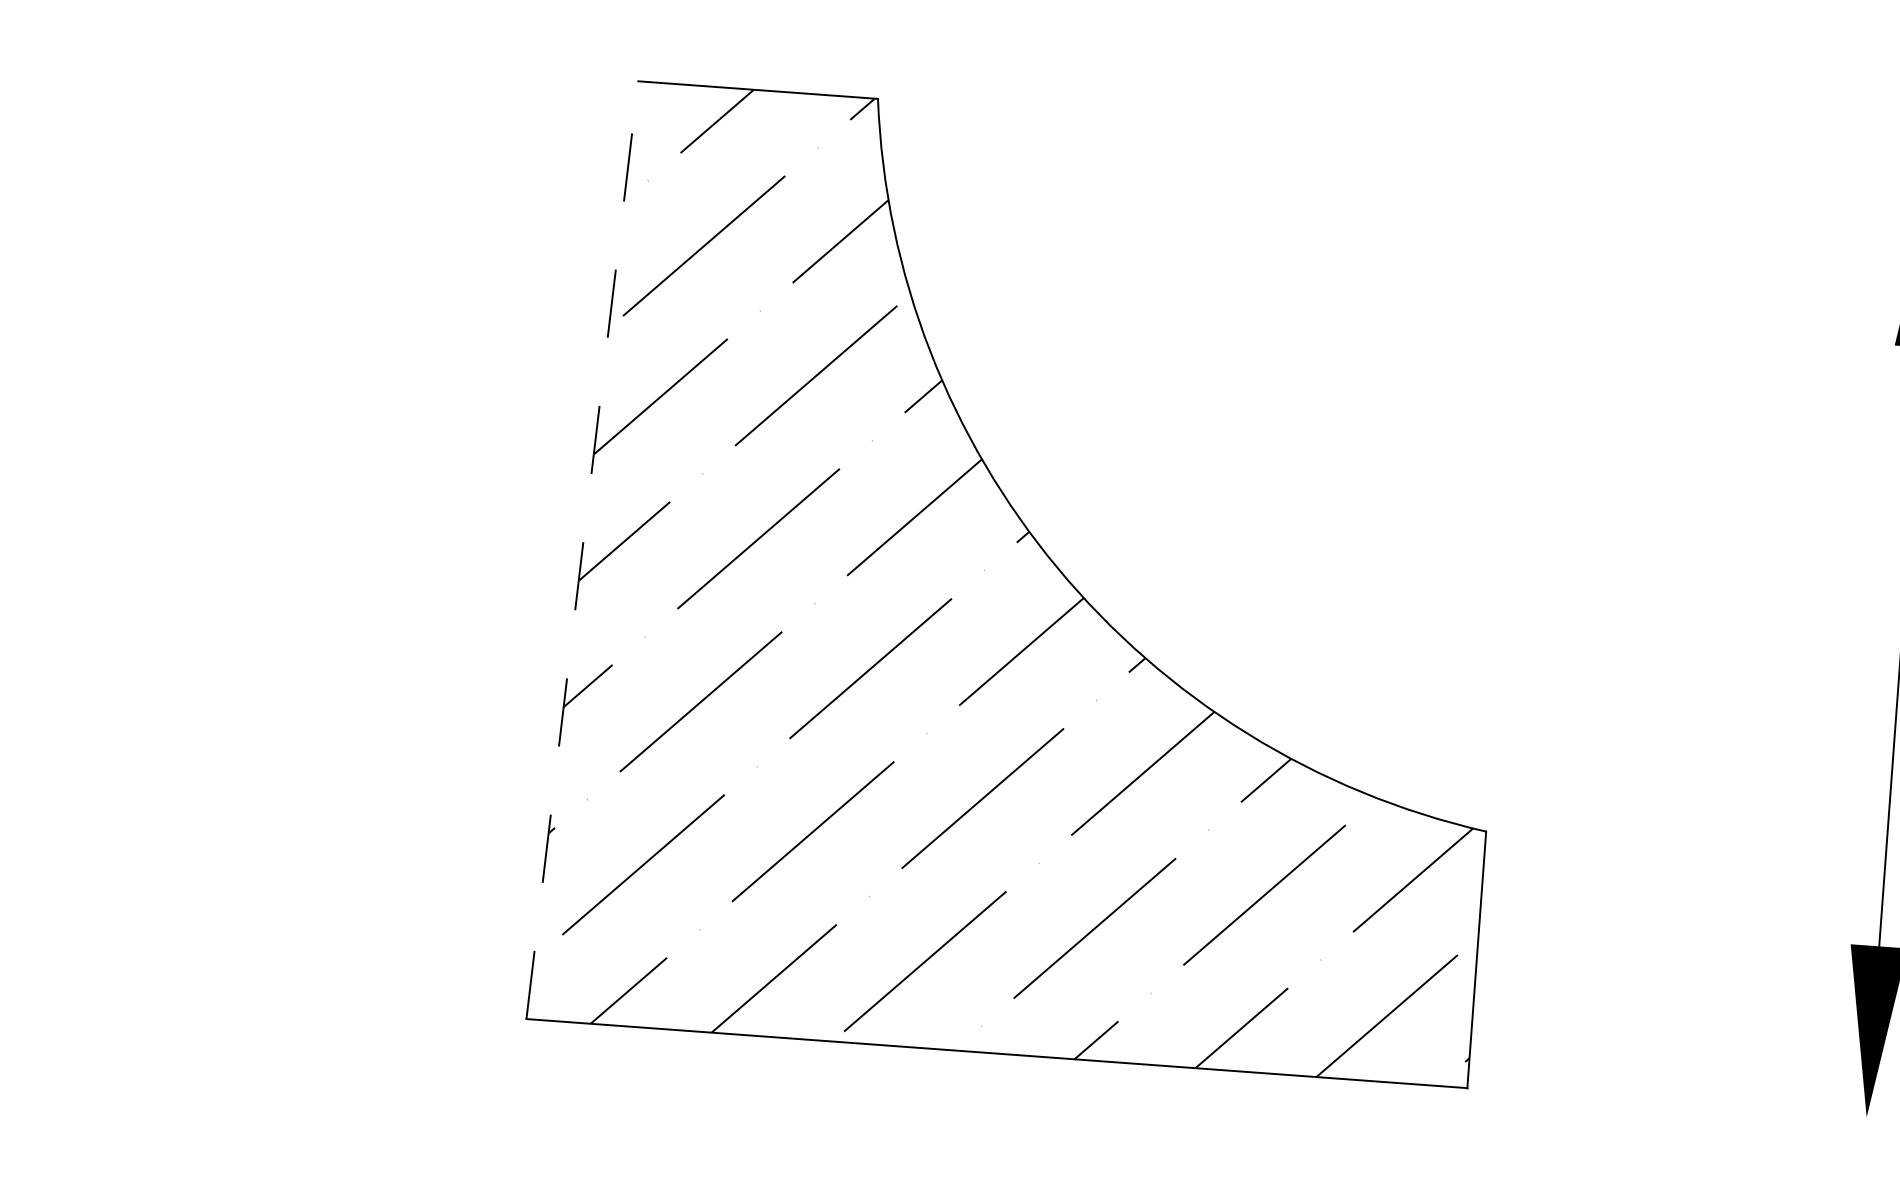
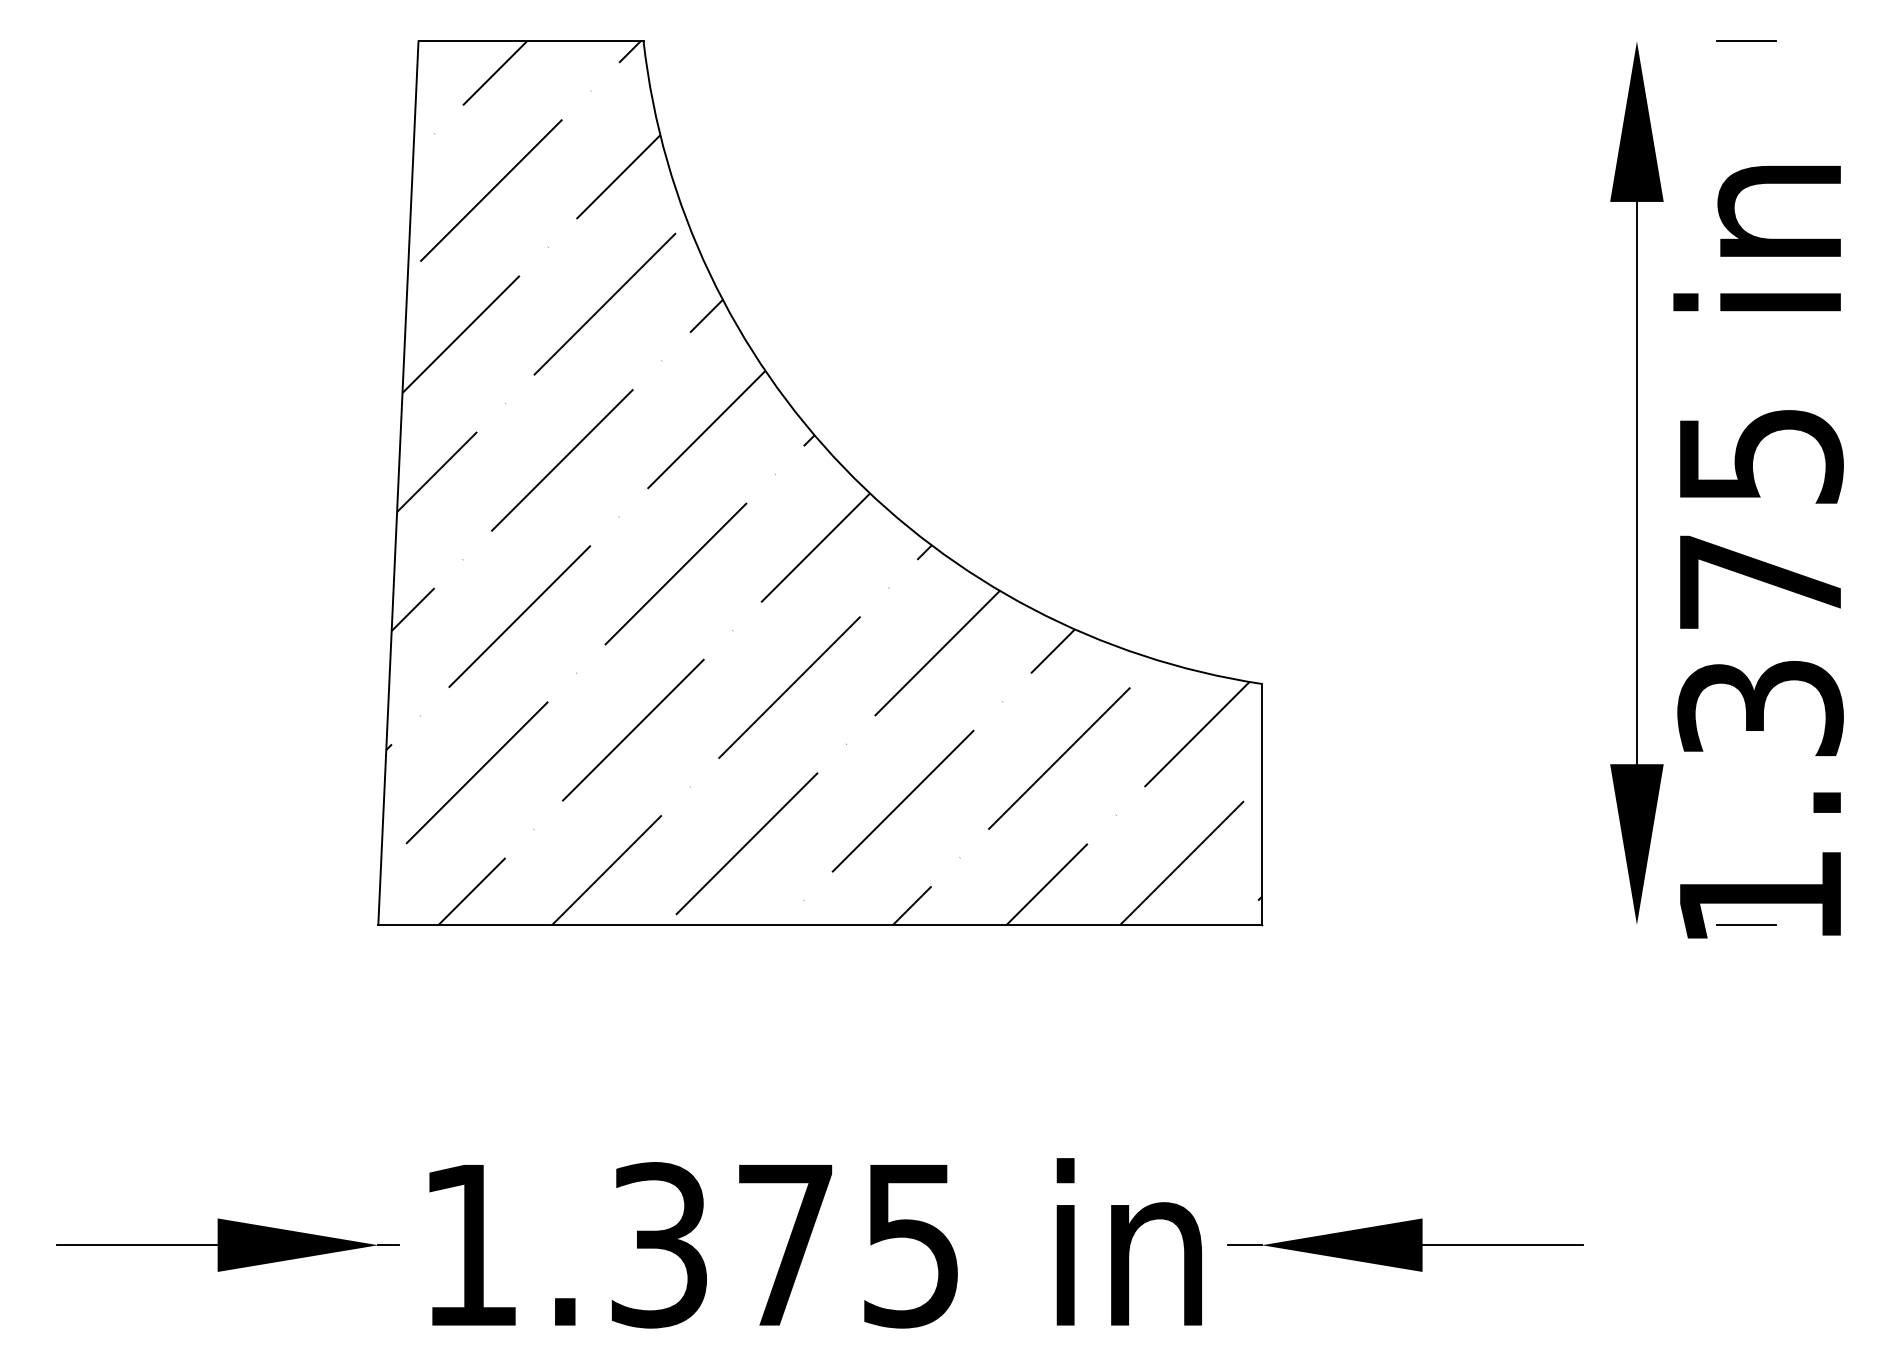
line: (582, 549) -> (398, 482), dashed -> solid

